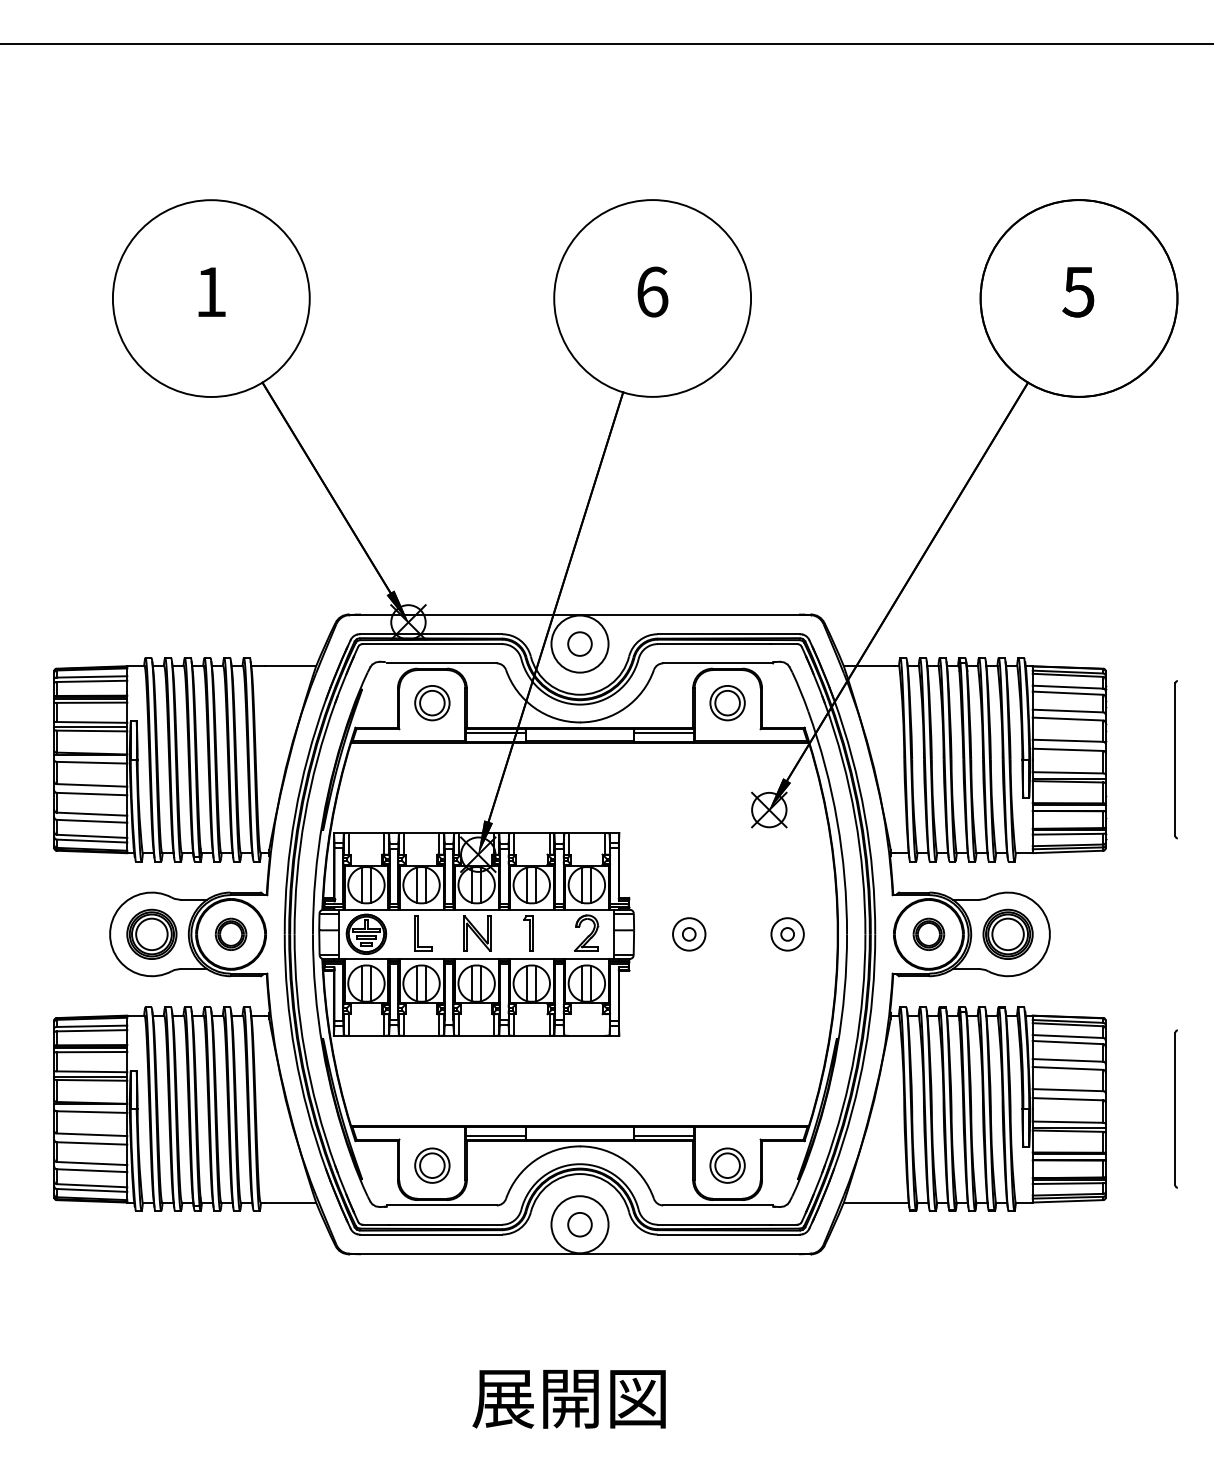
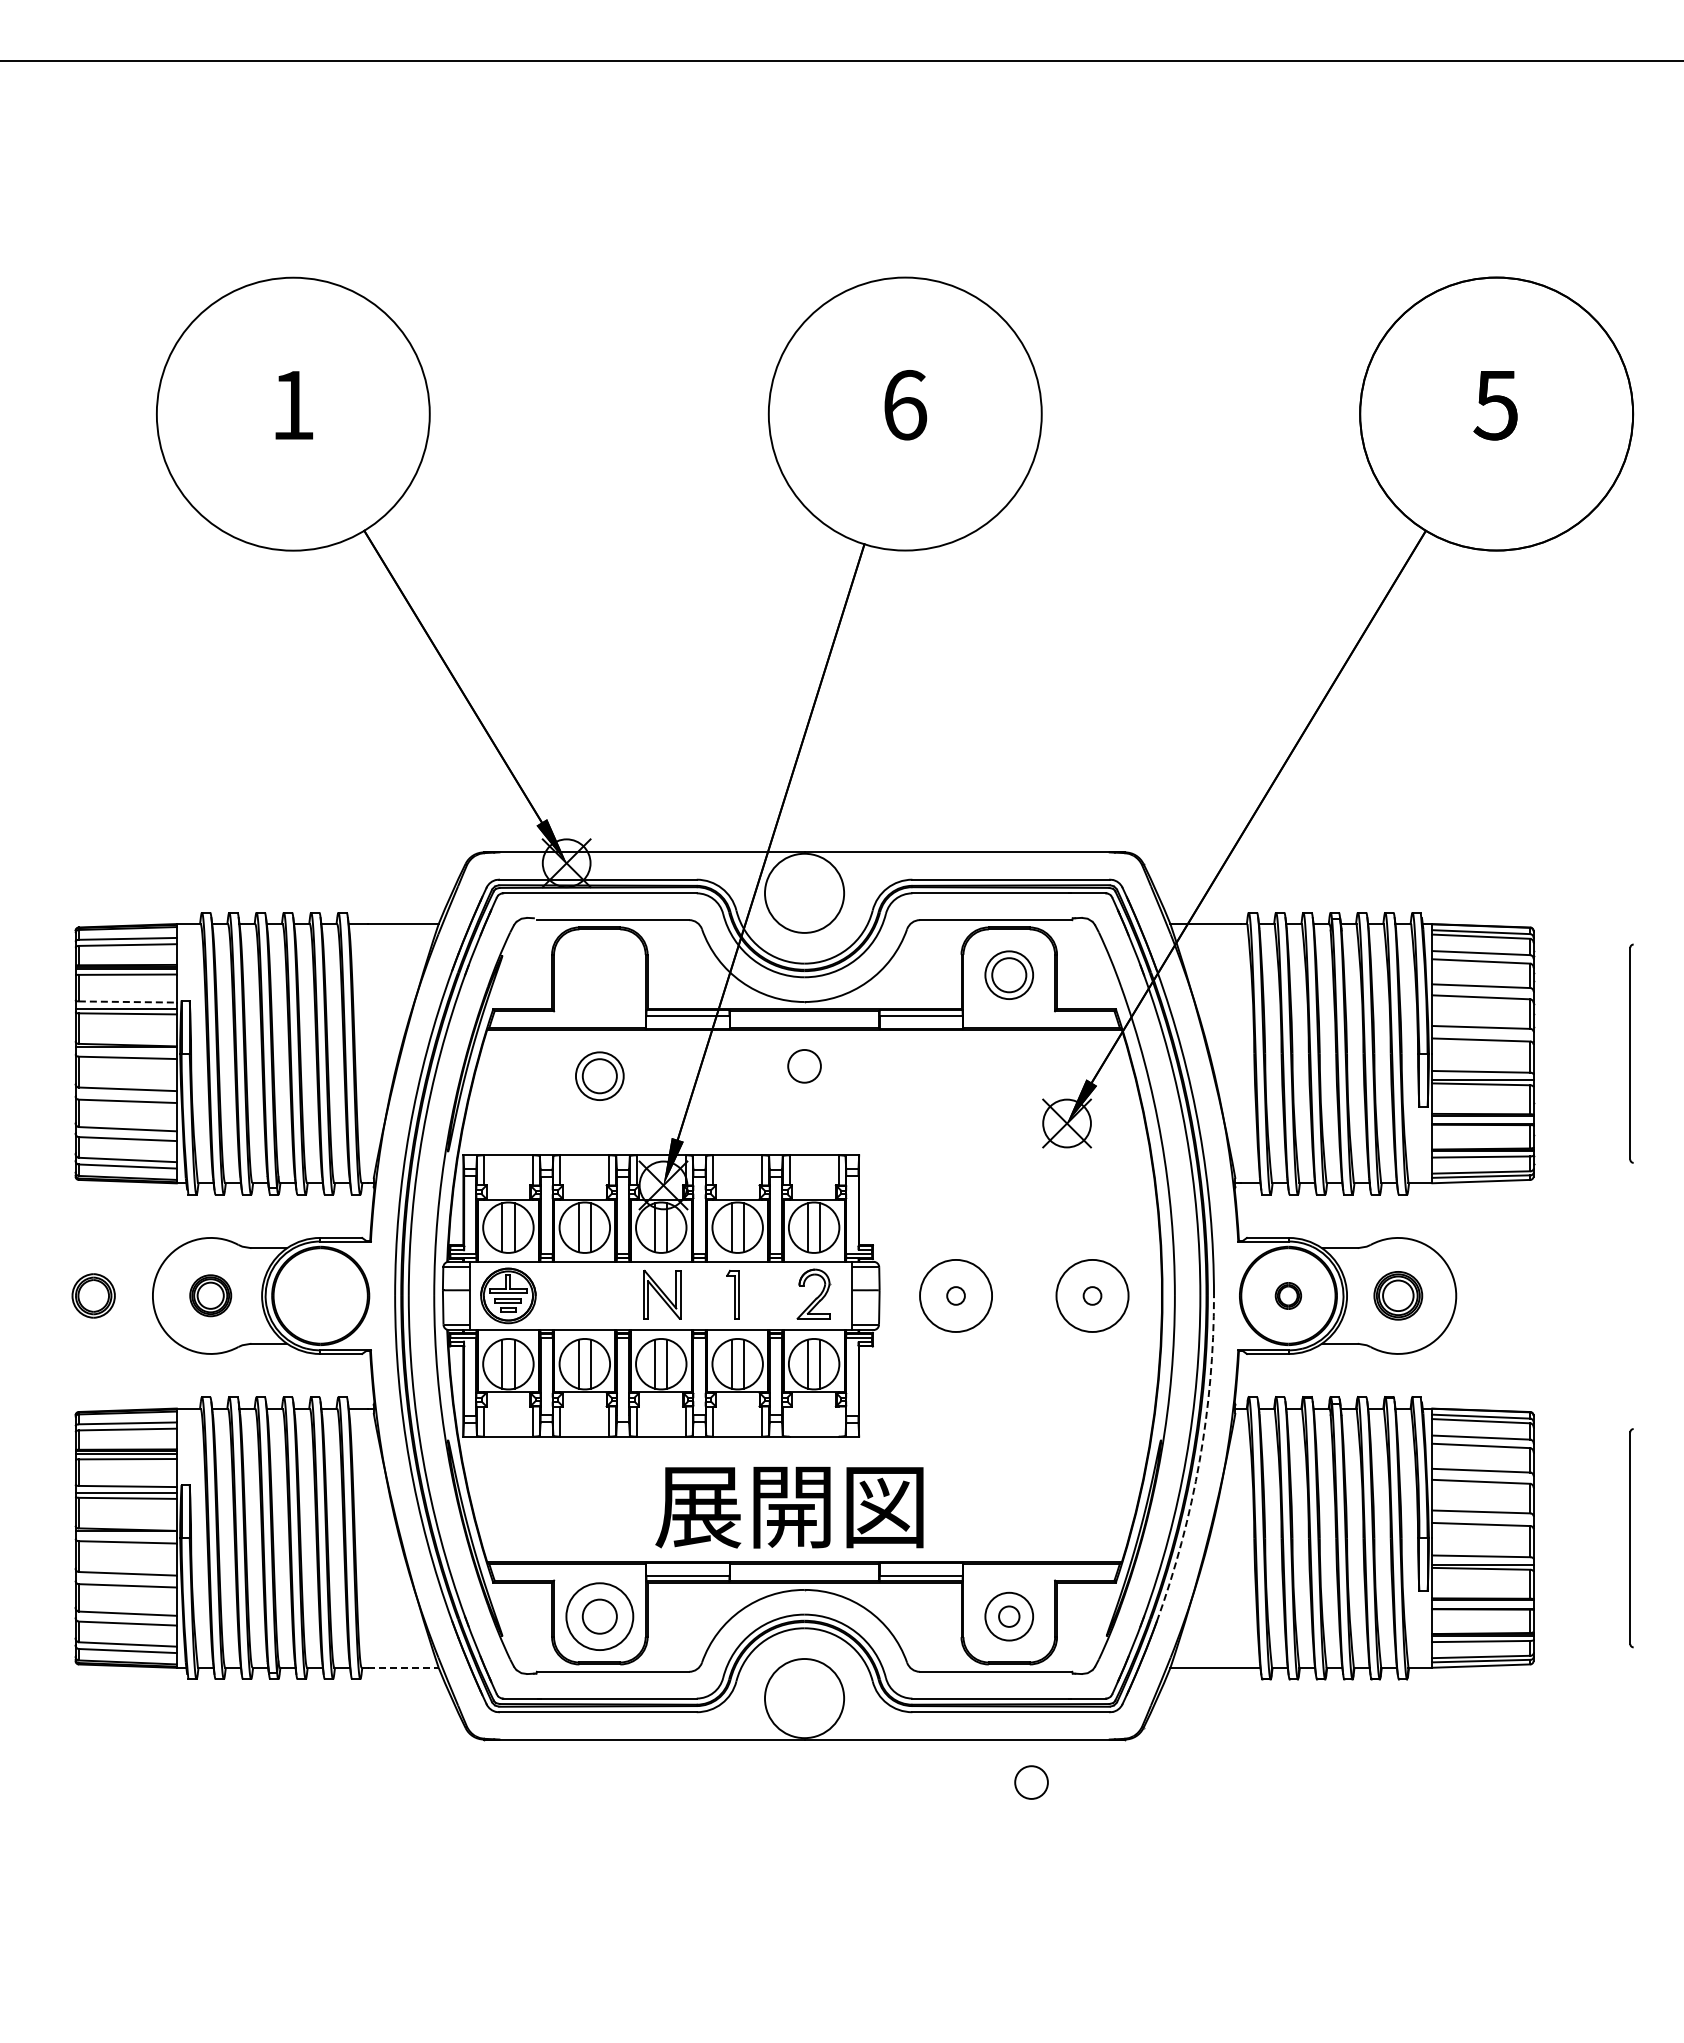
circle: (579, 644) -> (804, 1066), moved
part: (432, 702) -> (599, 1075), moved
line: (91, 722) -> (127, 1002), solid -> dashed
part: (418, 933) -> (580, 1294), removed
part: (151, 934) -> (210, 1295), size x0.6
part: (230, 934) -> (93, 1295), moved
circle: (688, 934) -> (955, 1295), size x1.6
circle: (787, 934) -> (1092, 1295), size x1.6
part: (928, 934) -> (1288, 1295), size x0.6
part: (1008, 934) -> (1398, 1295), size x0.7
arc: (864, 1053) -> (1199, 1461), solid -> dashed
circle: (432, 1165) -> (599, 1616), size x1.4
circle: (727, 1165) -> (1009, 1616), size x0.6
line: (290, 1202) -> (403, 1667), solid -> dashed
circle: (579, 1224) -> (1031, 1782), moved
text: (569, 1399) -> (789, 1507), moved

